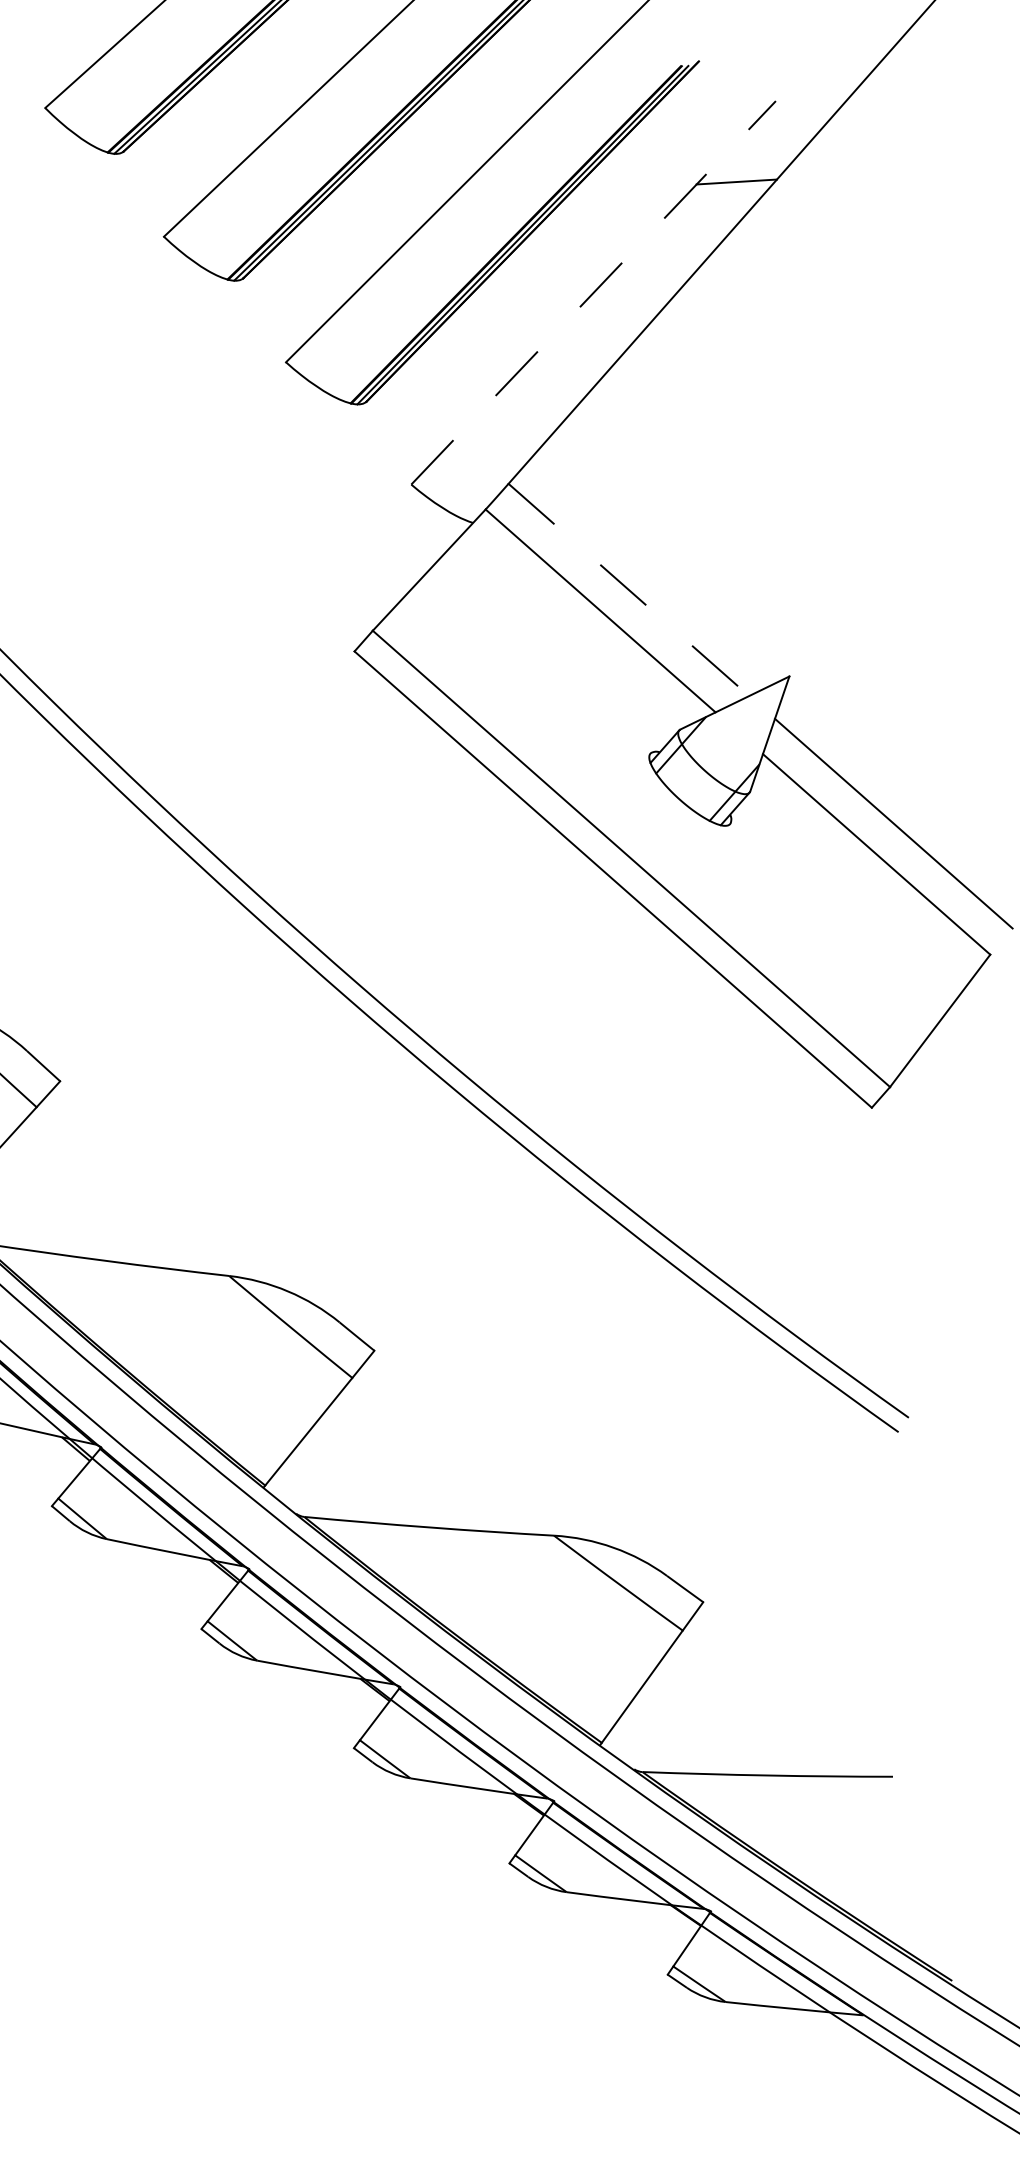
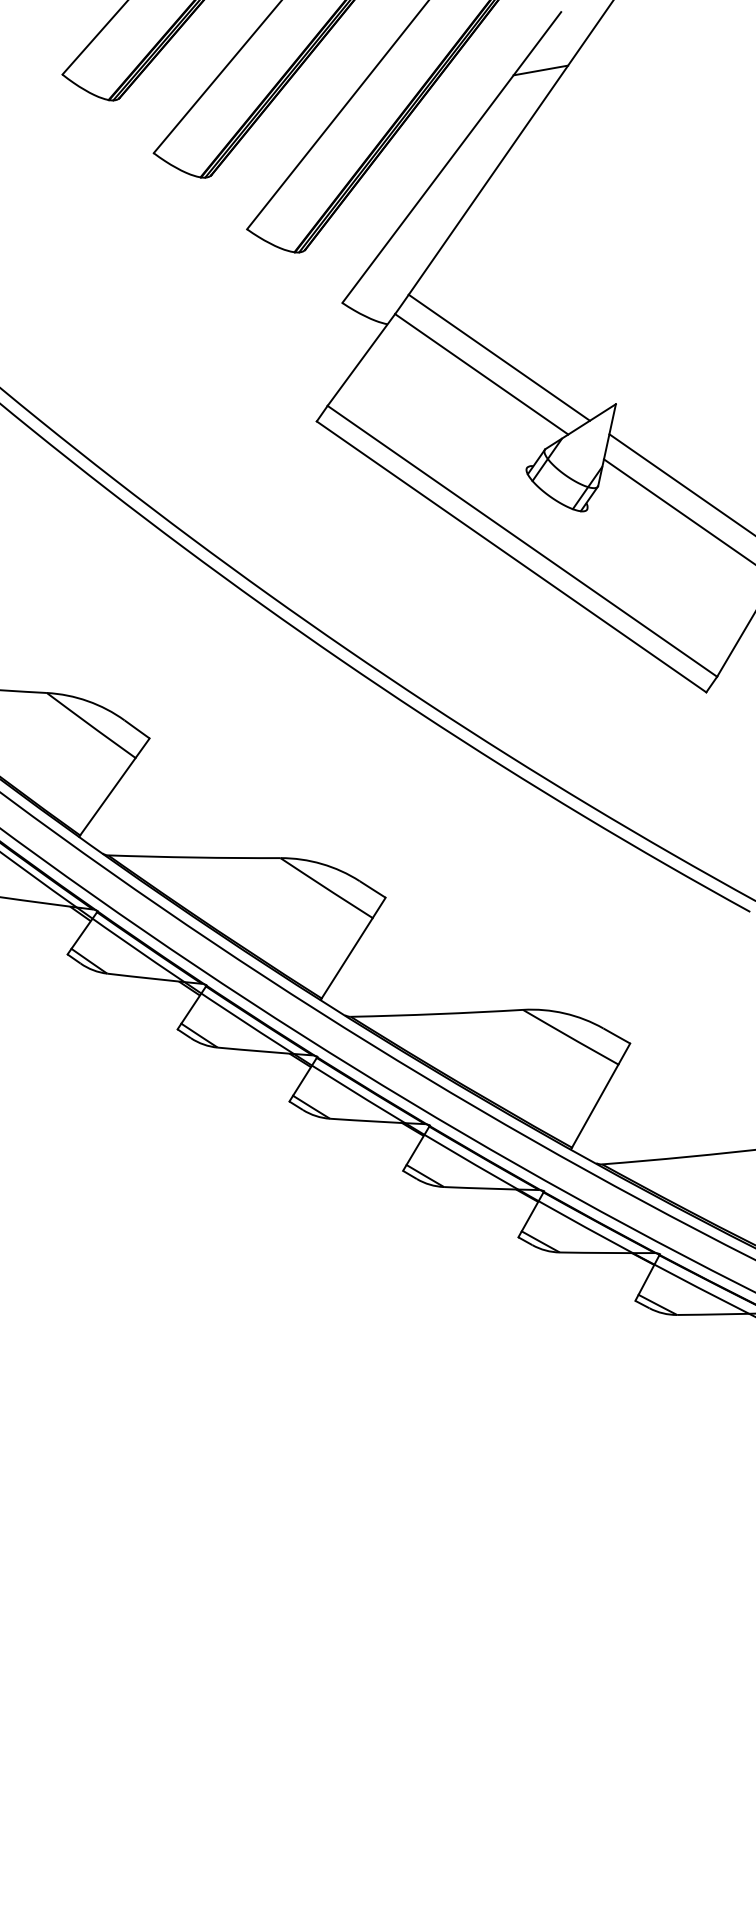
line: (593, 292) -> (451, 157), dashed -> solid
line: (628, 591) -> (499, 358), dashed -> solid

